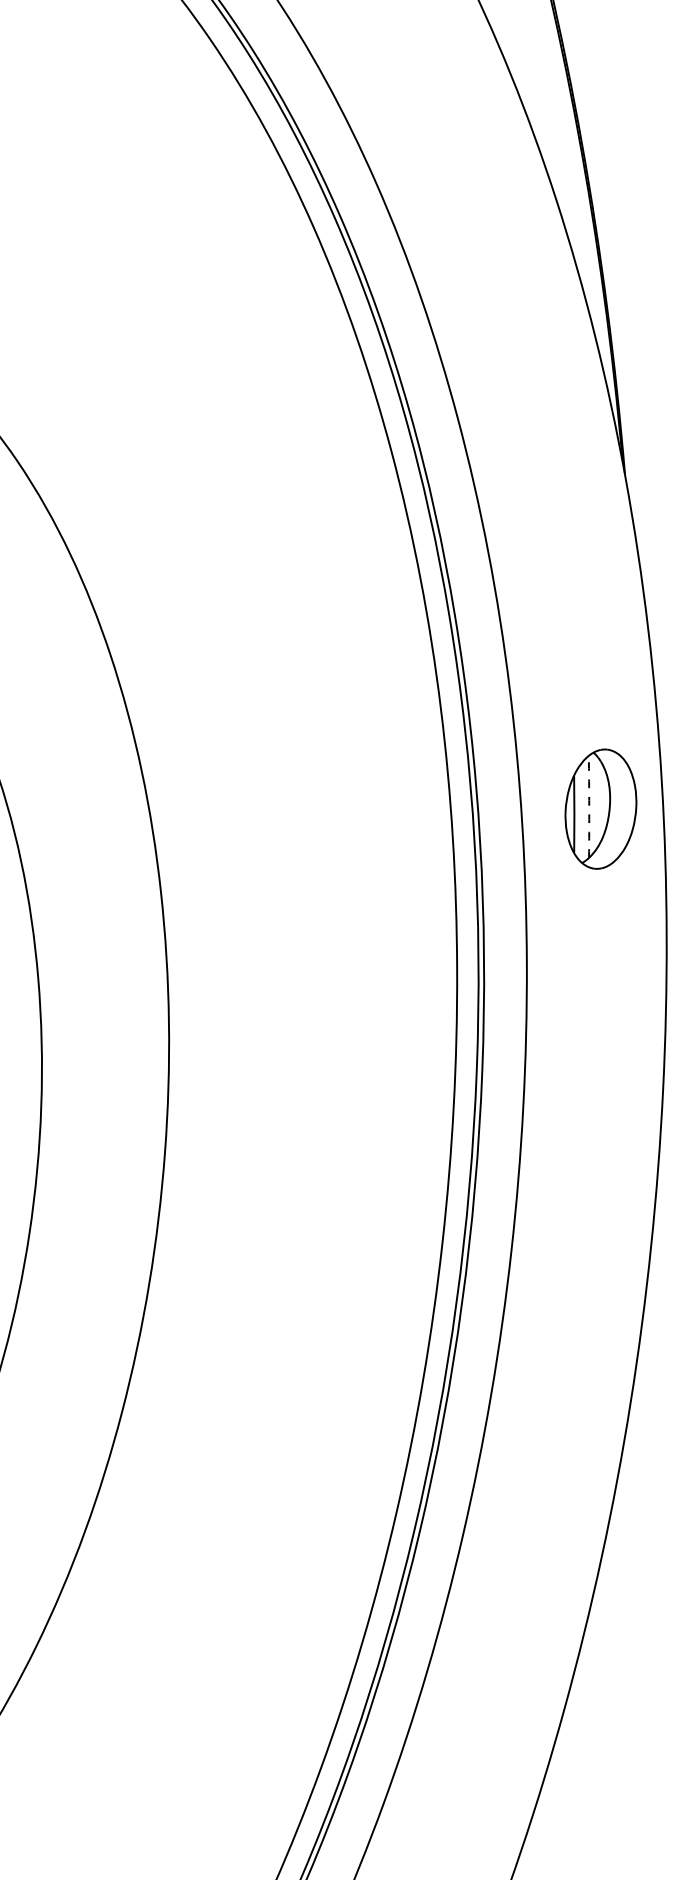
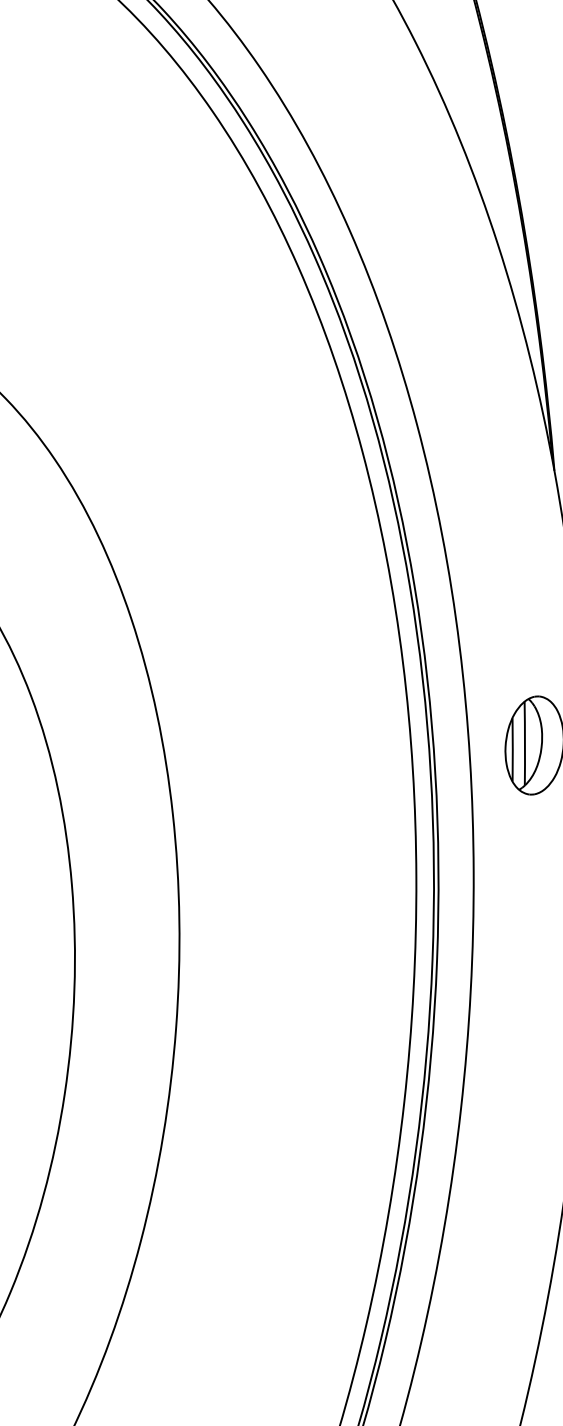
arc: (589, 806) -> (525, 743), dashed -> solid

